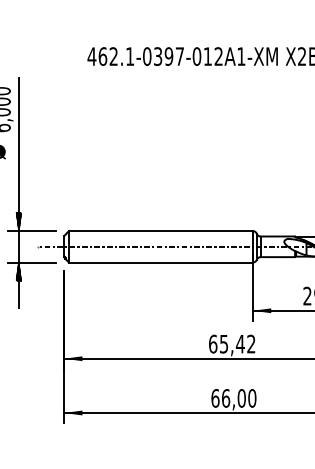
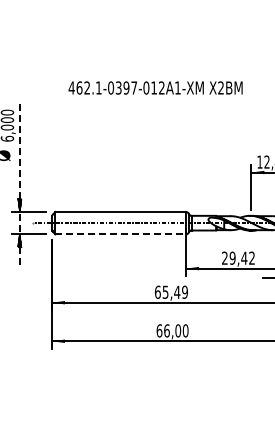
line: (18, 193) -> (19, 185), solid -> dashed
line: (161, 262) -> (121, 234), solid -> dashed
text: (250, 342) -> (184, 291), 65,42 -> 65,49

